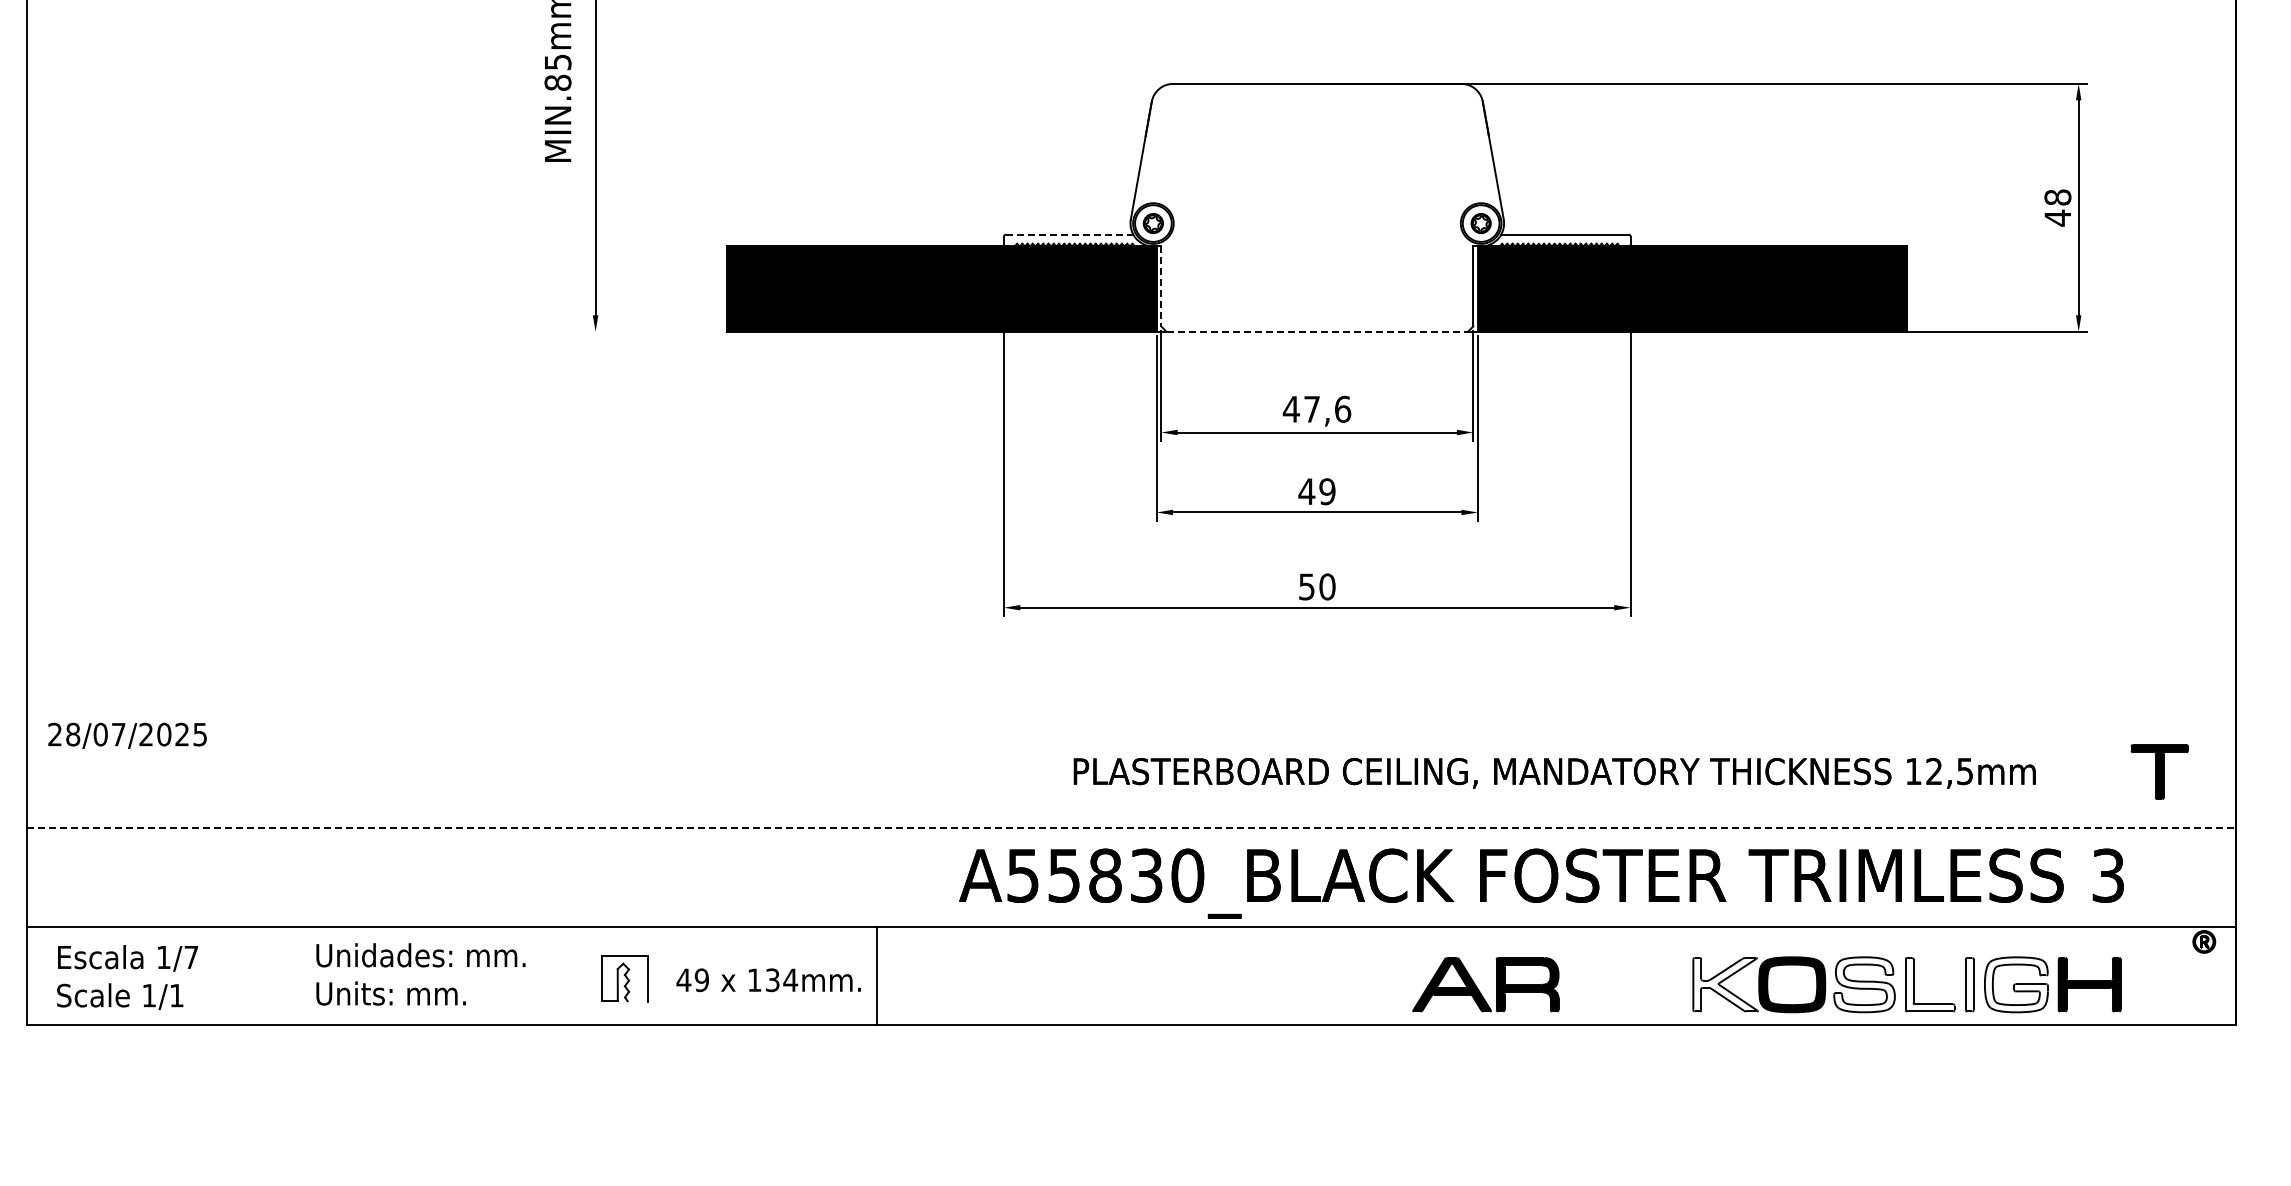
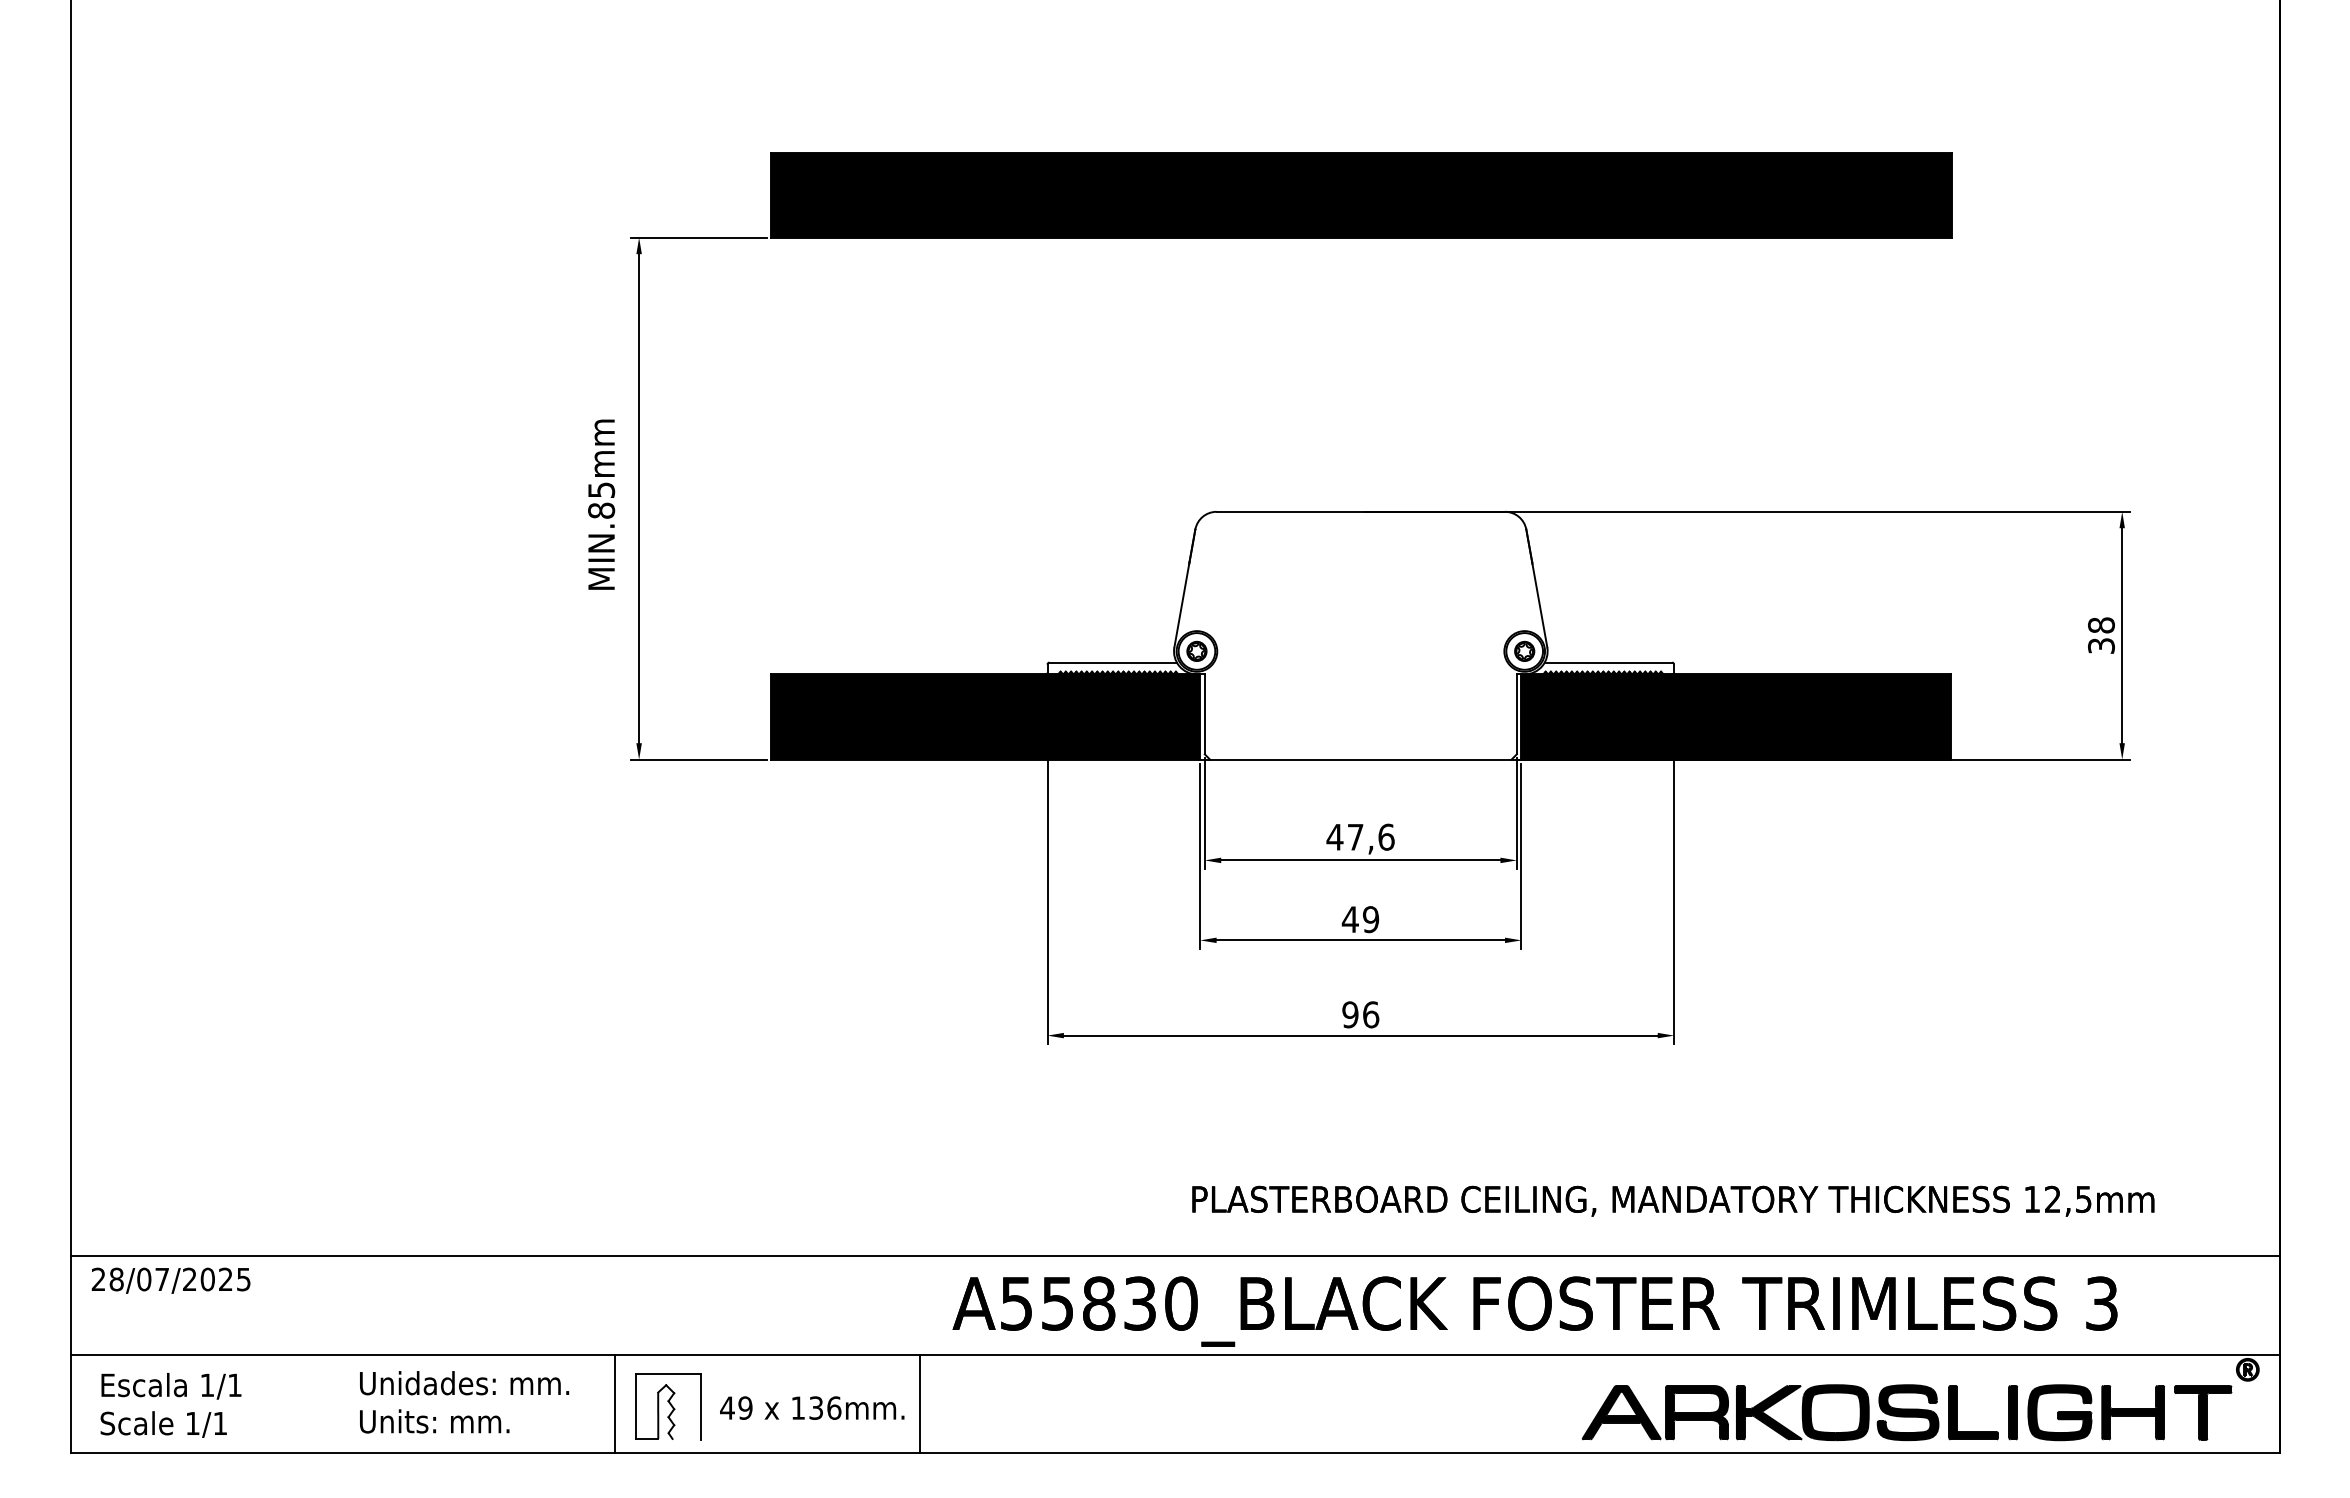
text: (2057, 217) -> (2101, 645), 48 -> 38
line: (1069, 234) -> (1113, 662), dashed -> solid
line: (1160, 286) -> (1204, 714), dashed -> solid
line: (654, 331) -> (698, 759), added
line: (1316, 331) -> (1360, 759), dashed -> solid
text: (1316, 586) -> (1360, 1014), 50 -> 96
text: (126, 735) -> (170, 1280), moved
part: (2159, 771) -> (2203, 1412), moved
text: (1554, 772) -> (1673, 1200), moved
line: (1131, 828) -> (1175, 1256), dashed -> solid
text: (1540, 883) -> (1534, 1311), moved
text: (190, 956) -> (234, 1384), 1/7 -> 1/1
line: (570, 975) -> (614, 1403), added
part: (624, 978) -> (668, 1406), size x1.43
text: (789, 979) -> (833, 1407), 134mm. -> 136mm.
fill: (1724, 984) -> (1768, 1412), added
fill: (1863, 984) -> (1907, 1412), added
fill: (1929, 984) -> (1973, 1412), added
fill: (1969, 984) -> (2013, 1412), added
fill: (2015, 984) -> (2059, 1412), added
part: (1477, 987) -> (1647, 1415), moved

